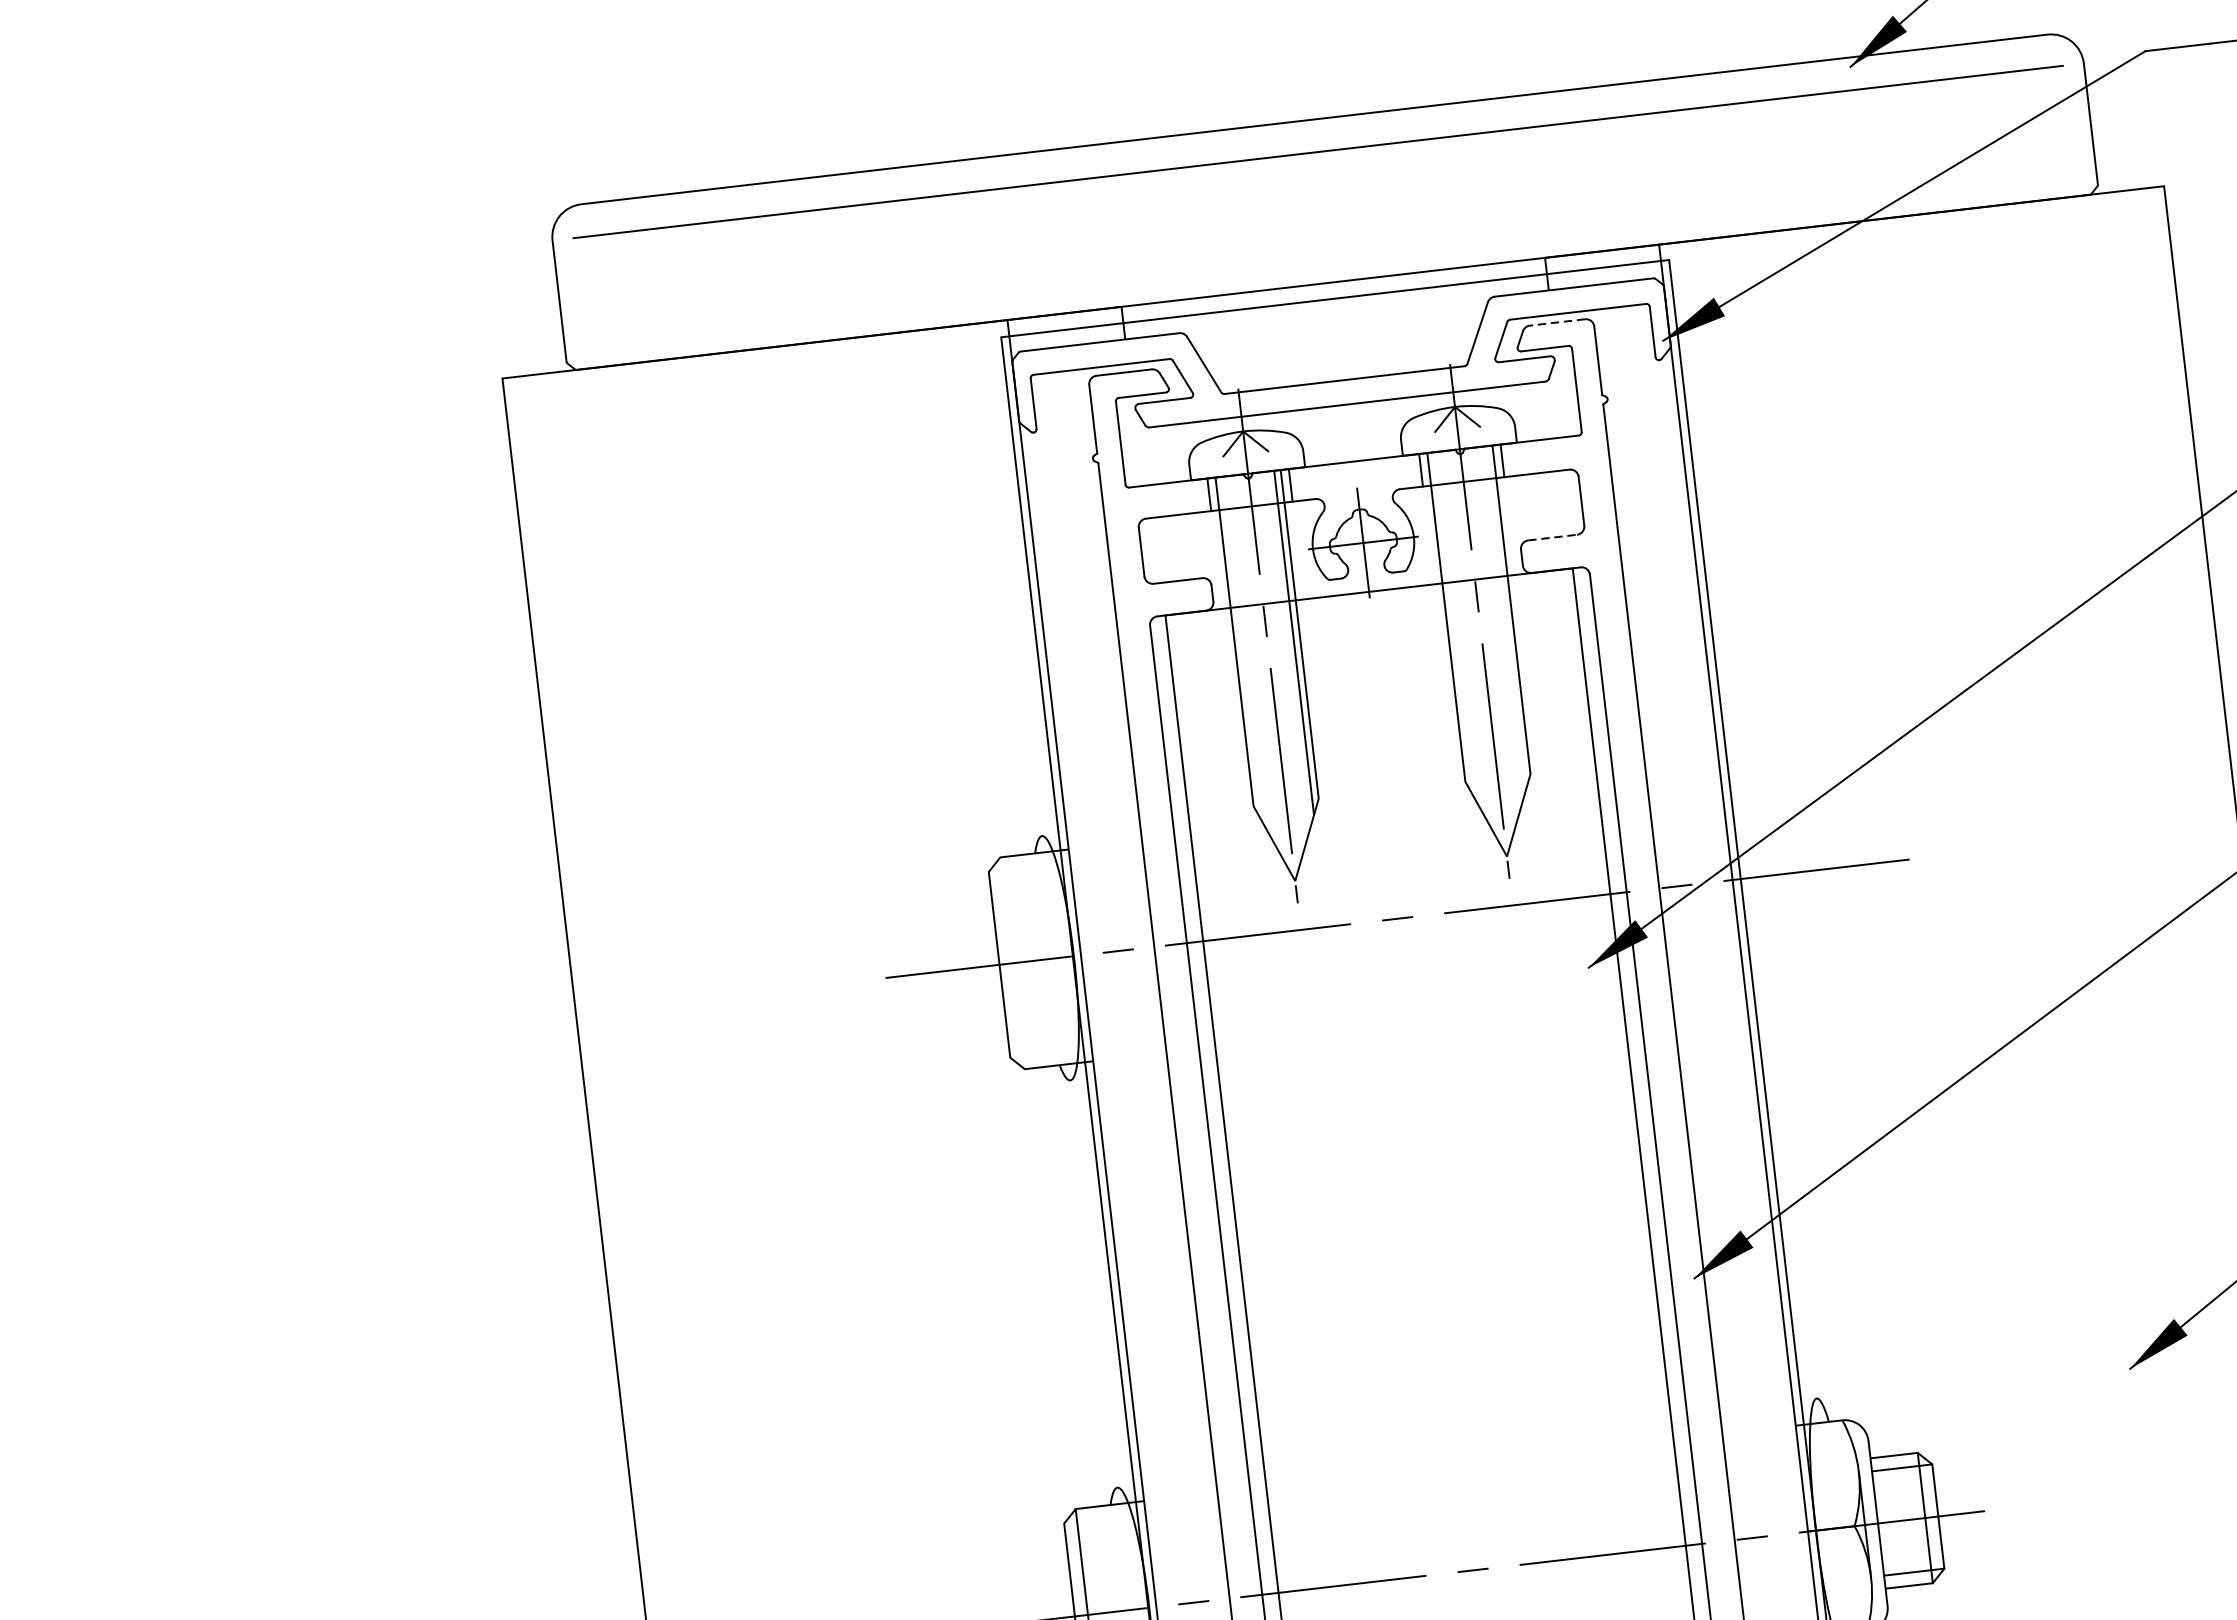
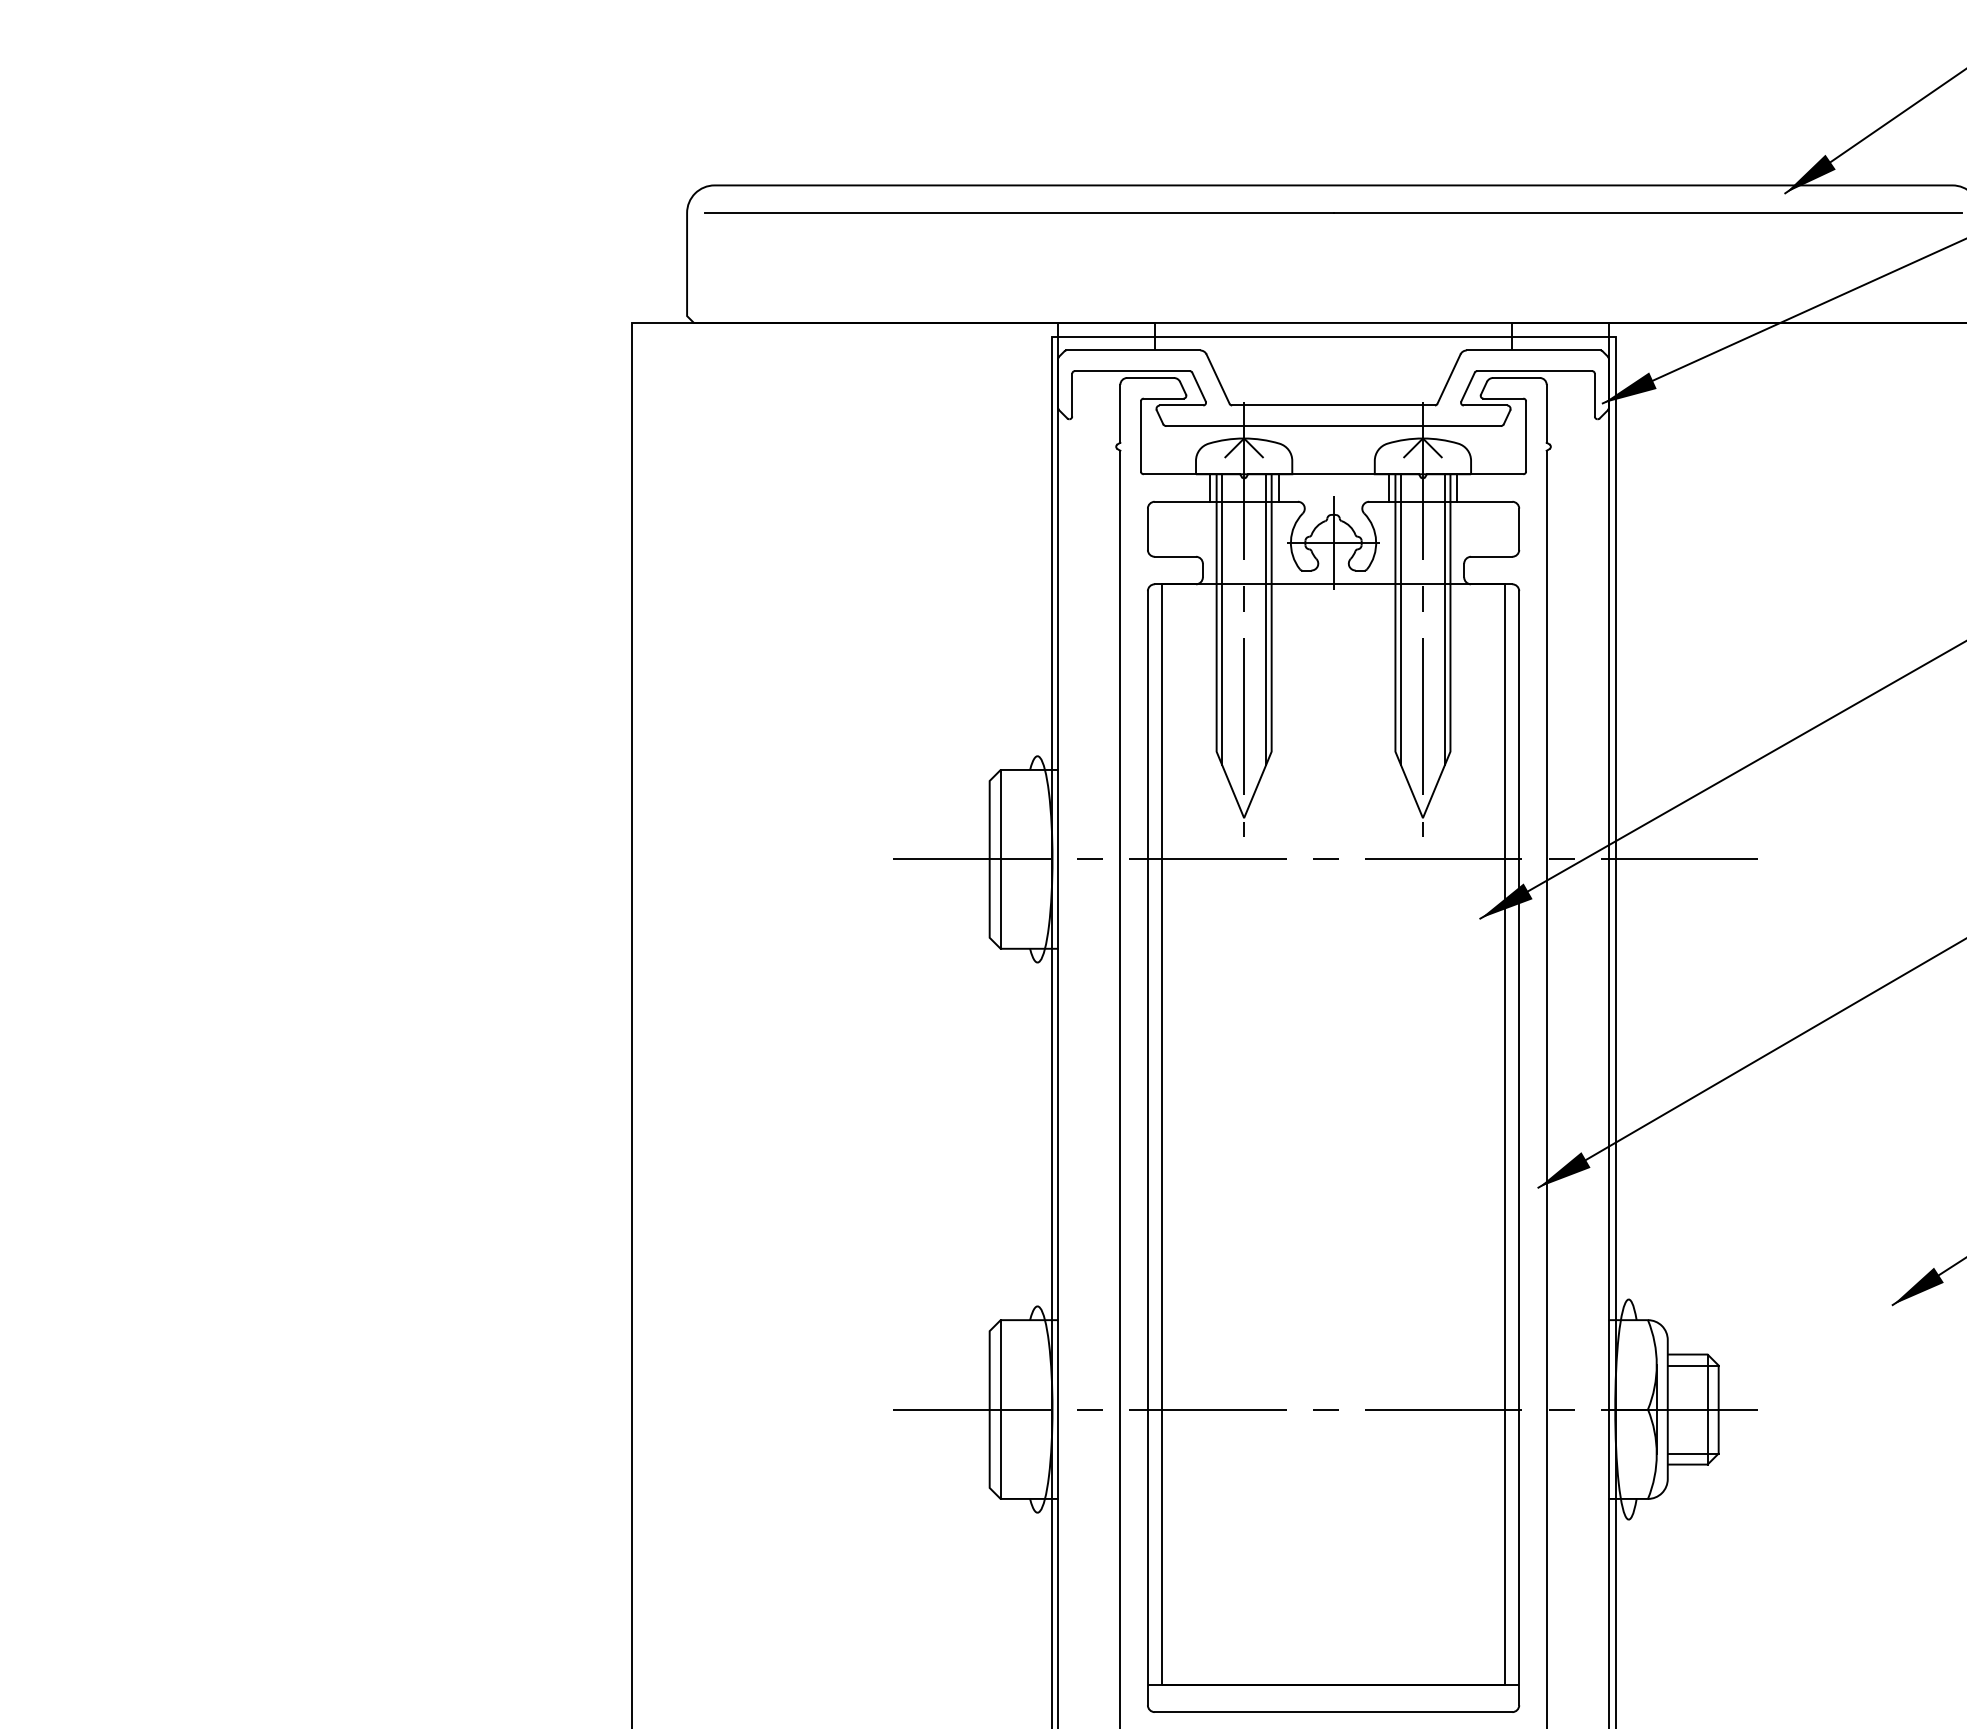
line: (1557, 321) -> (1516, 377), dashed -> solid
line: (1552, 537) -> (1491, 556), dashed -> solid
line: (1505, 618) -> (1444, 619), added
line: (1453, 624) -> (1400, 619), added
line: (1242, 648) -> (1222, 619), added
line: (1012, 962) -> (1000, 858), added

